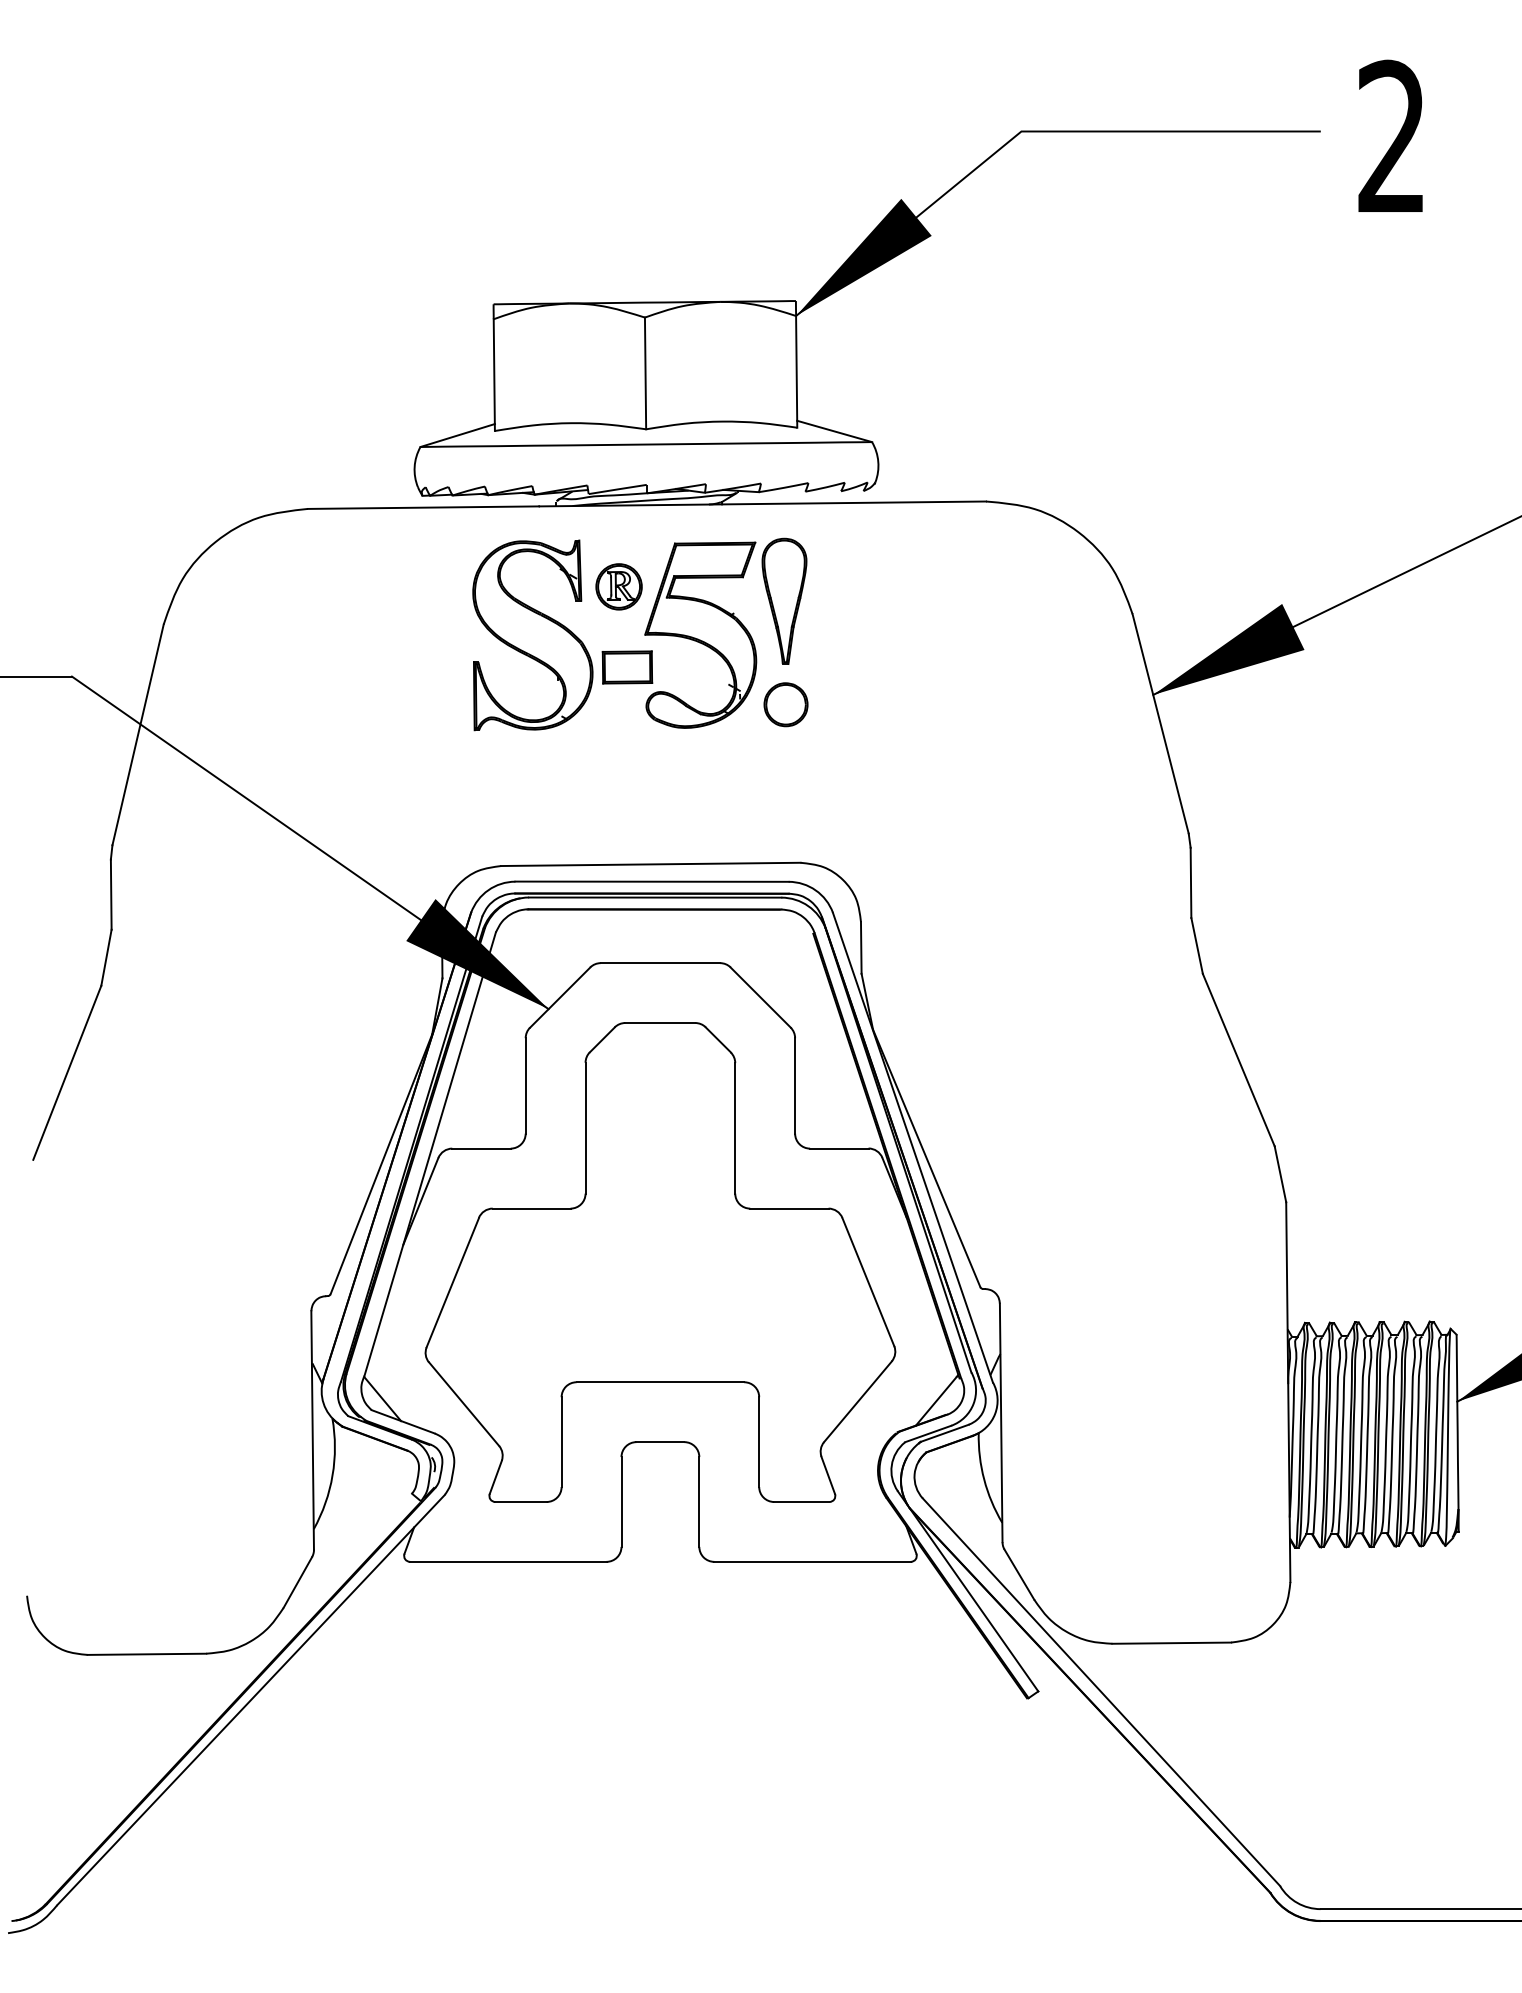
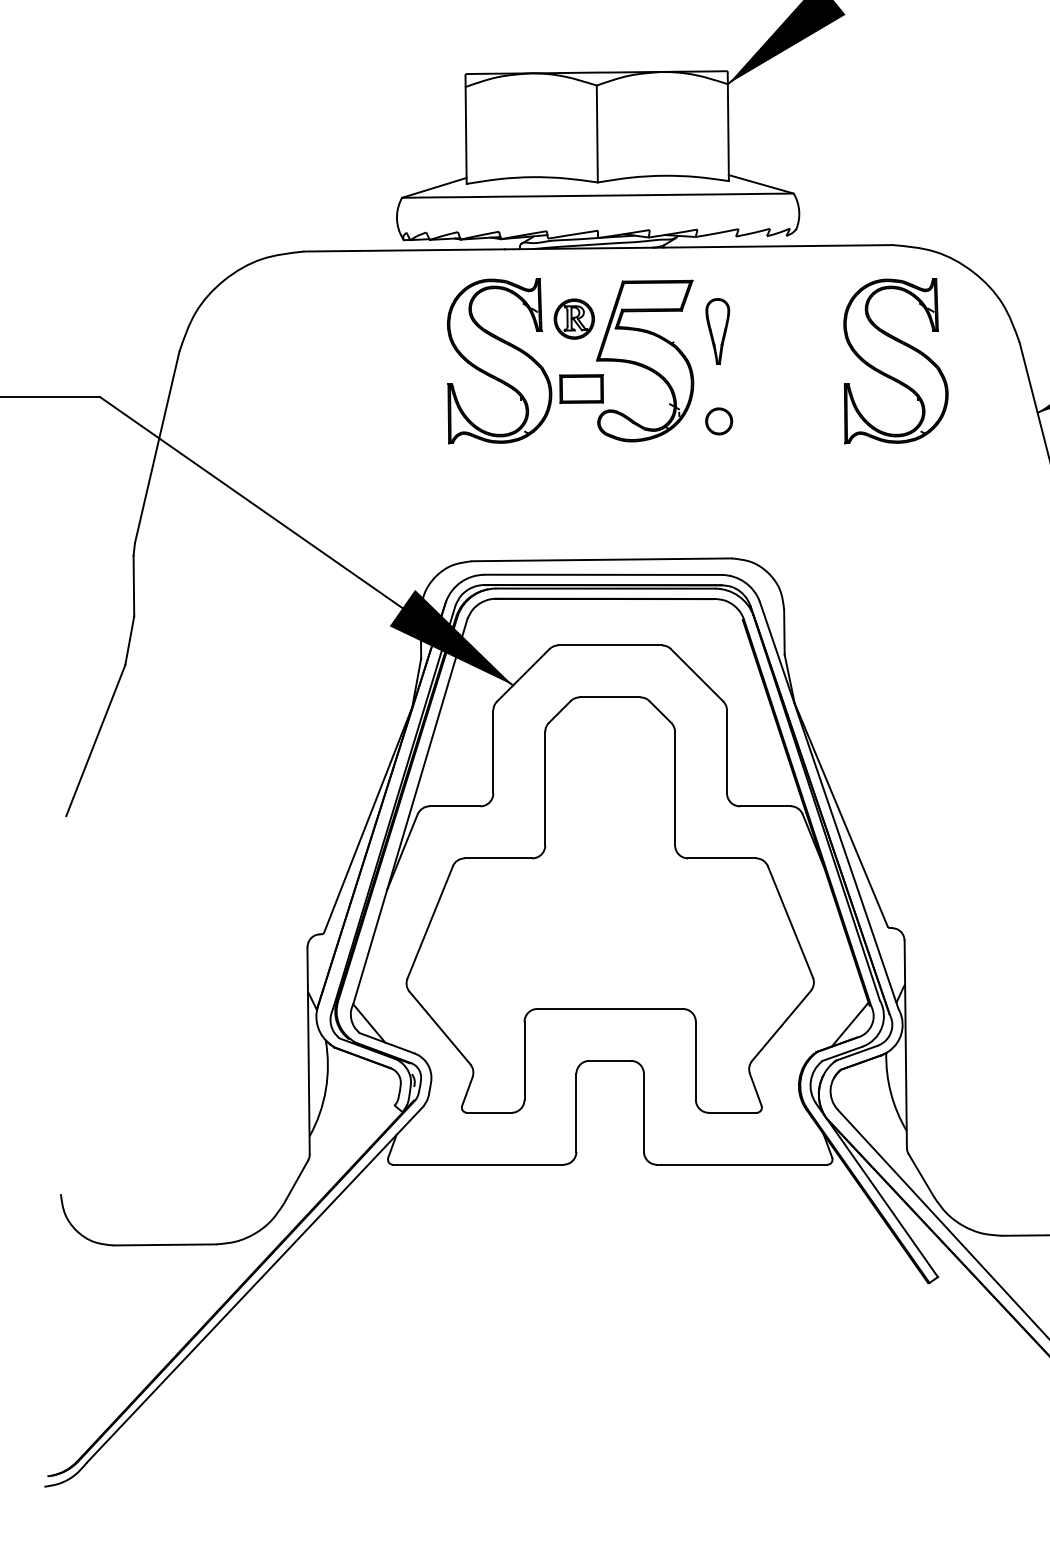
part: (784, 600) -> (717, 330), size x0.6
part: (989, 635) -> (895, 361), added
part: (785, 704) -> (718, 421), size x0.7

